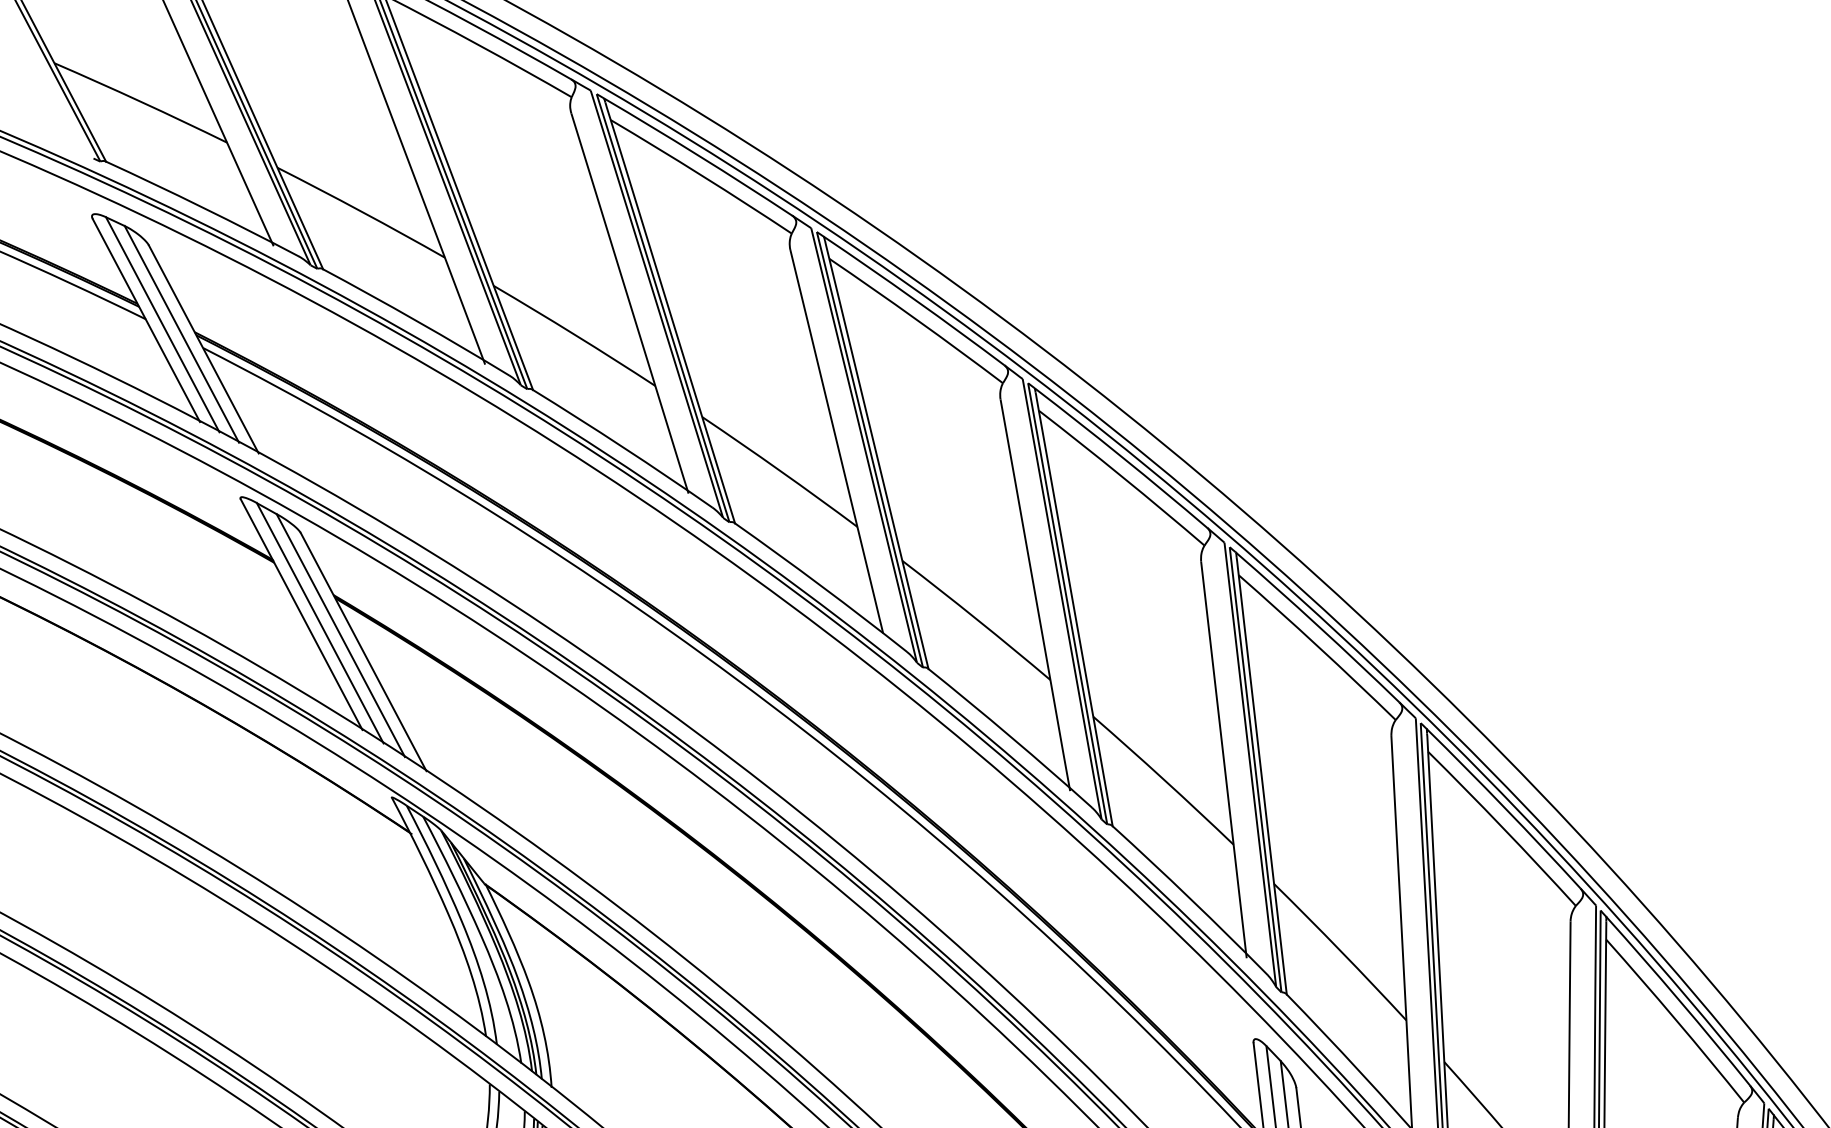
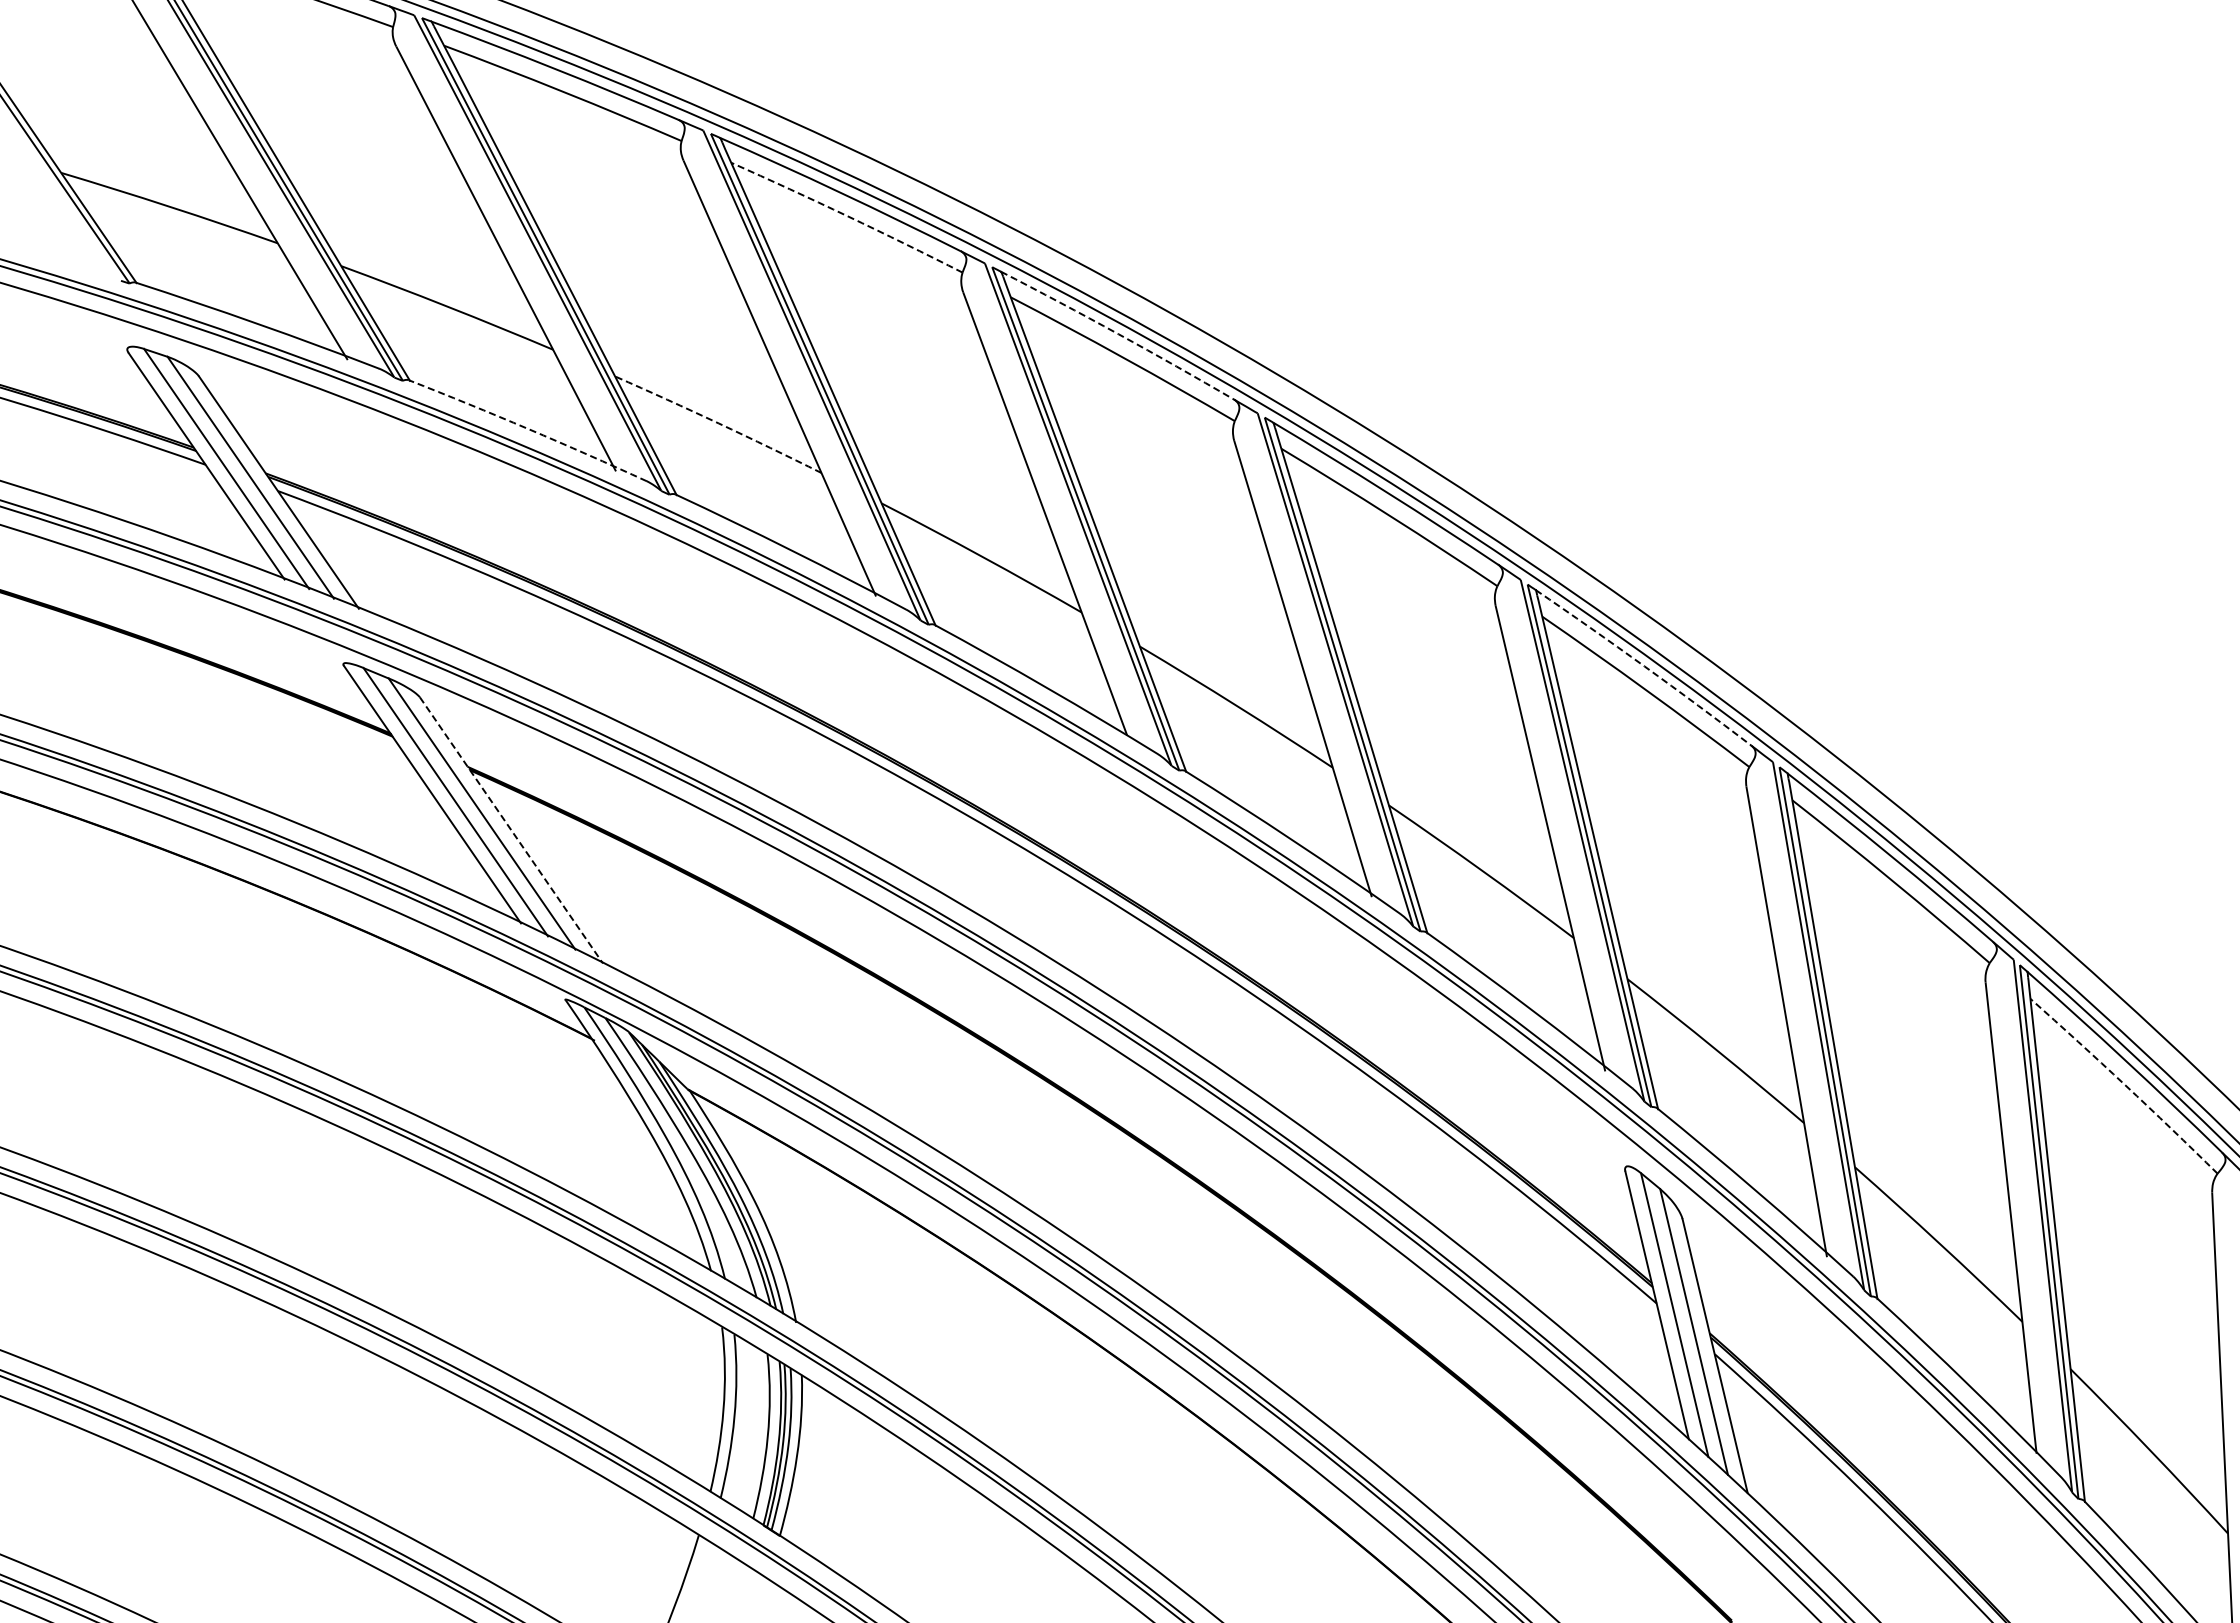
arc: (701, 175) -> (847, 216), solid -> dashed
arc: (914, 300) -> (1118, 334), solid -> dashed
arc: (416, 321) -> (528, 429), solid -> dashed
arc: (574, 334) -> (718, 423), solid -> dashed
arc: (1318, 626) -> (1644, 666), solid -> dashed
line: (363, 652) -> (511, 830), solid -> dashed
arc: (1676, 1020) -> (2125, 1085), solid -> dashed

